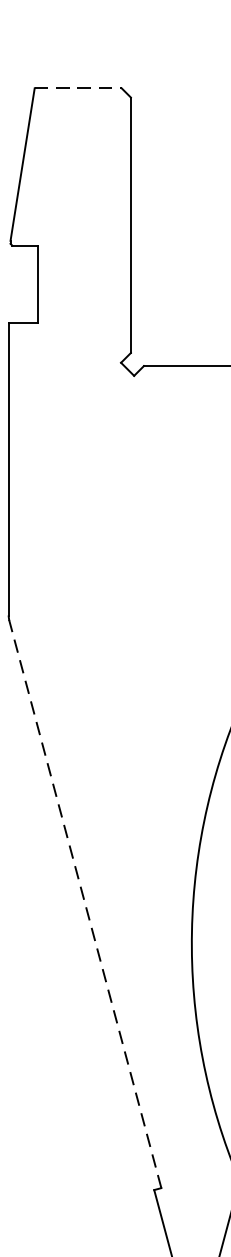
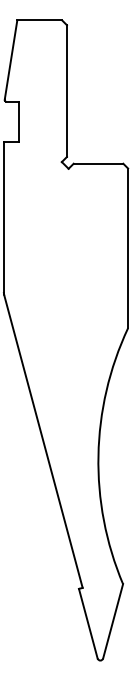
line: (79, 88) -> (40, 20), dashed -> solid
line: (85, 904) -> (43, 441), dashed -> solid

